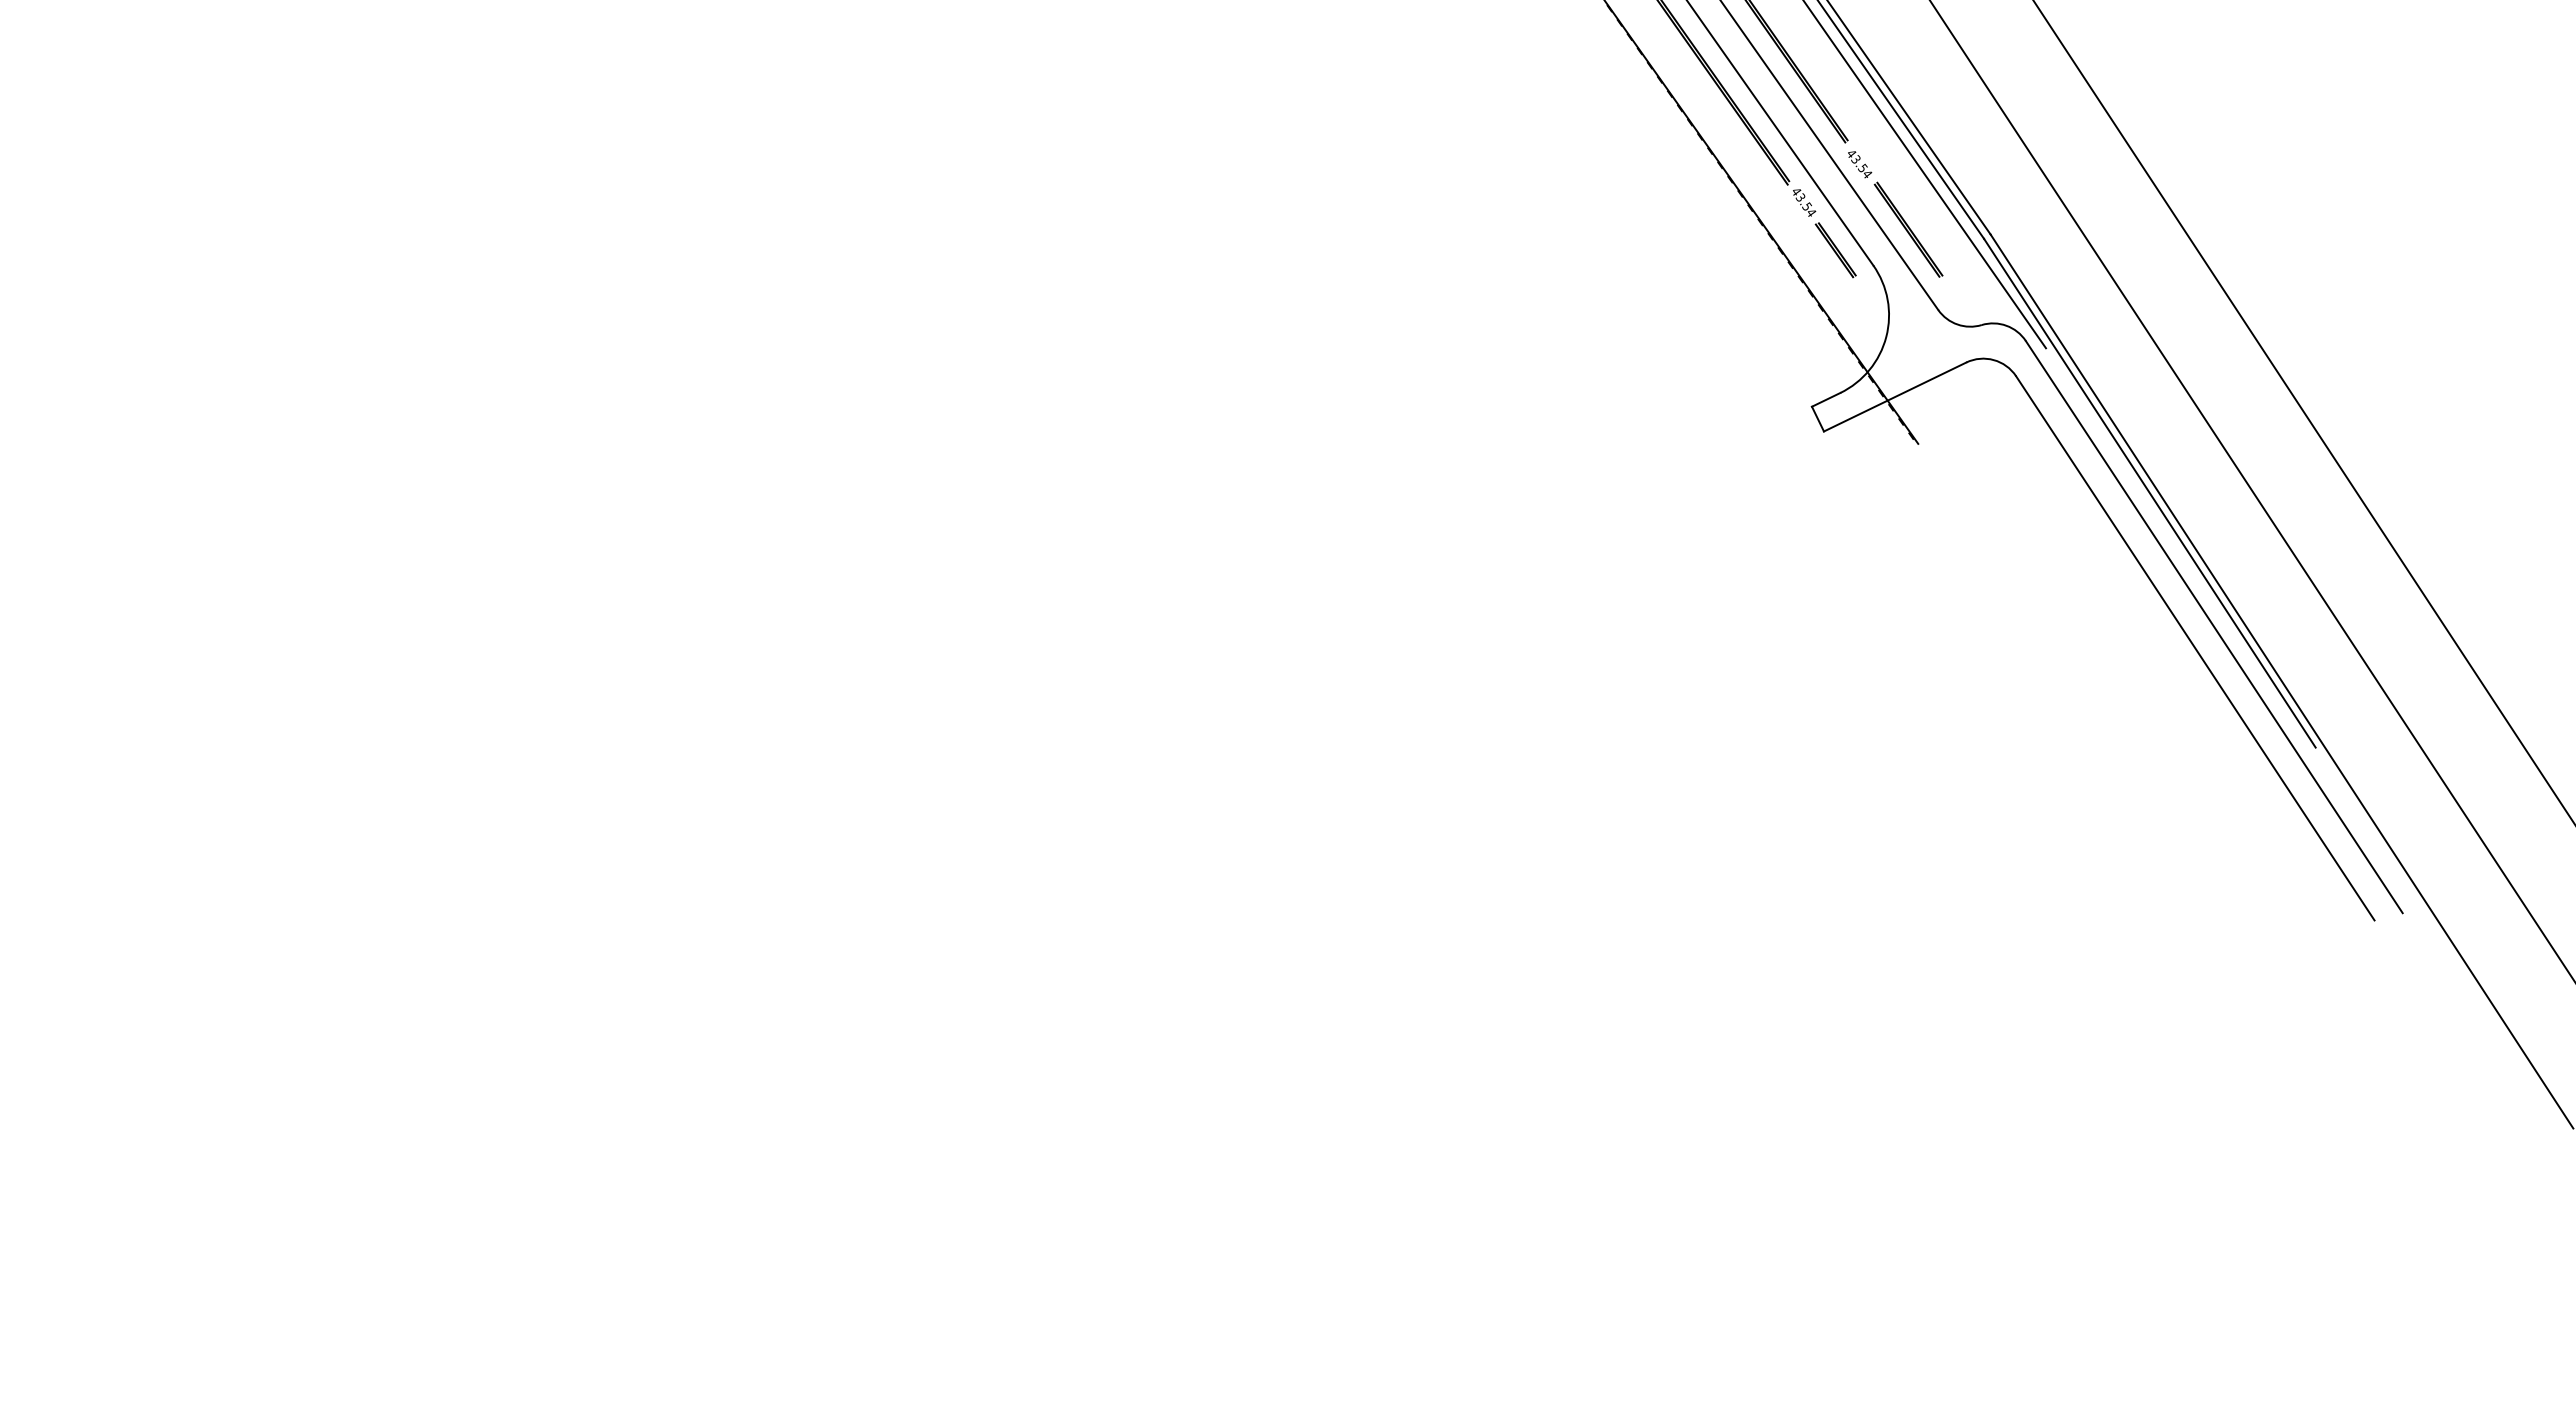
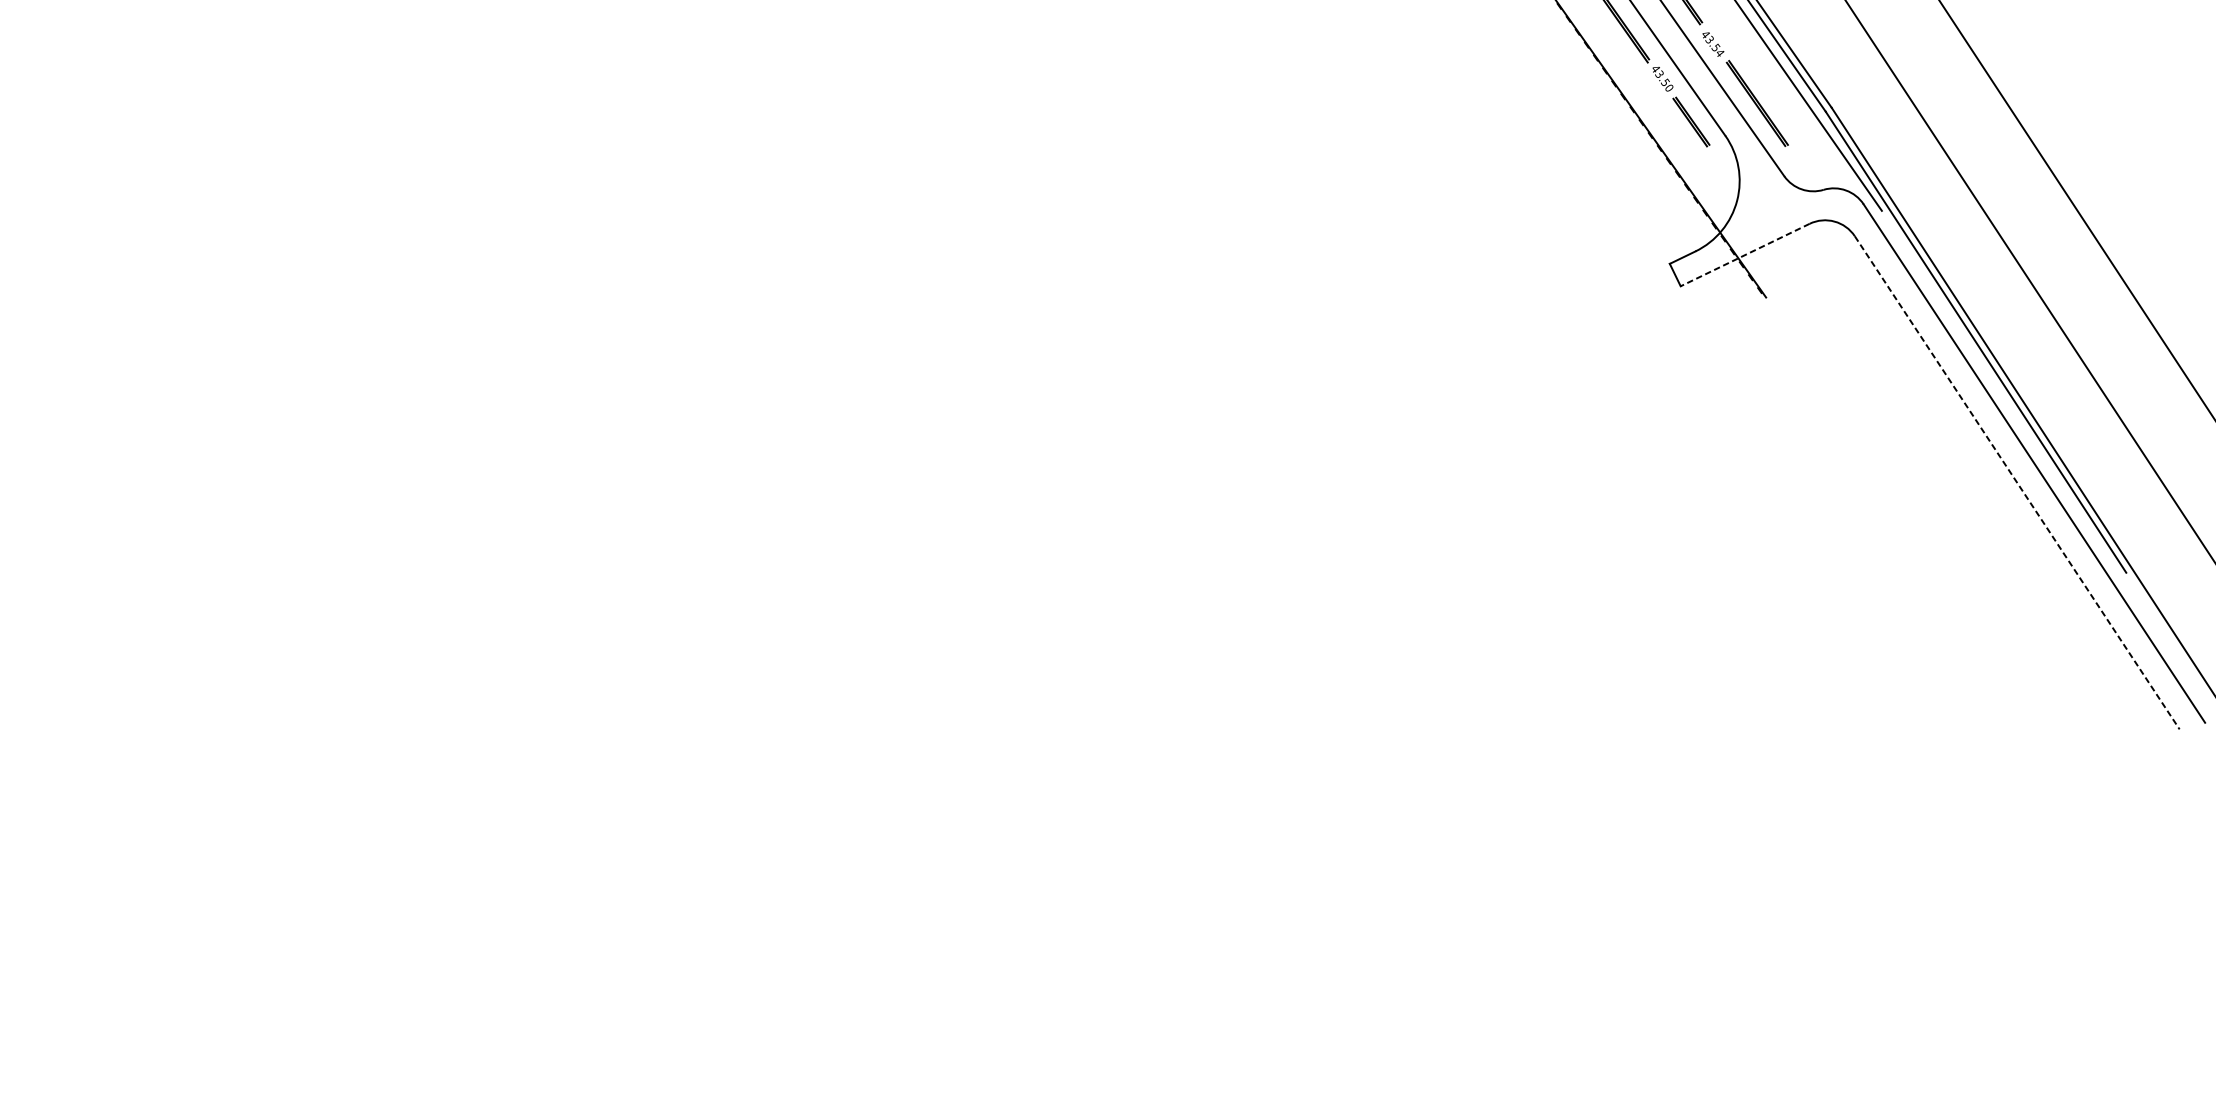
text: (1811, 212) -> (1669, 87), 43.54 -> 43.50
line: (1894, 397) -> (1744, 255), solid -> dashed
line: (2195, 648) -> (2017, 482), solid -> dashed

